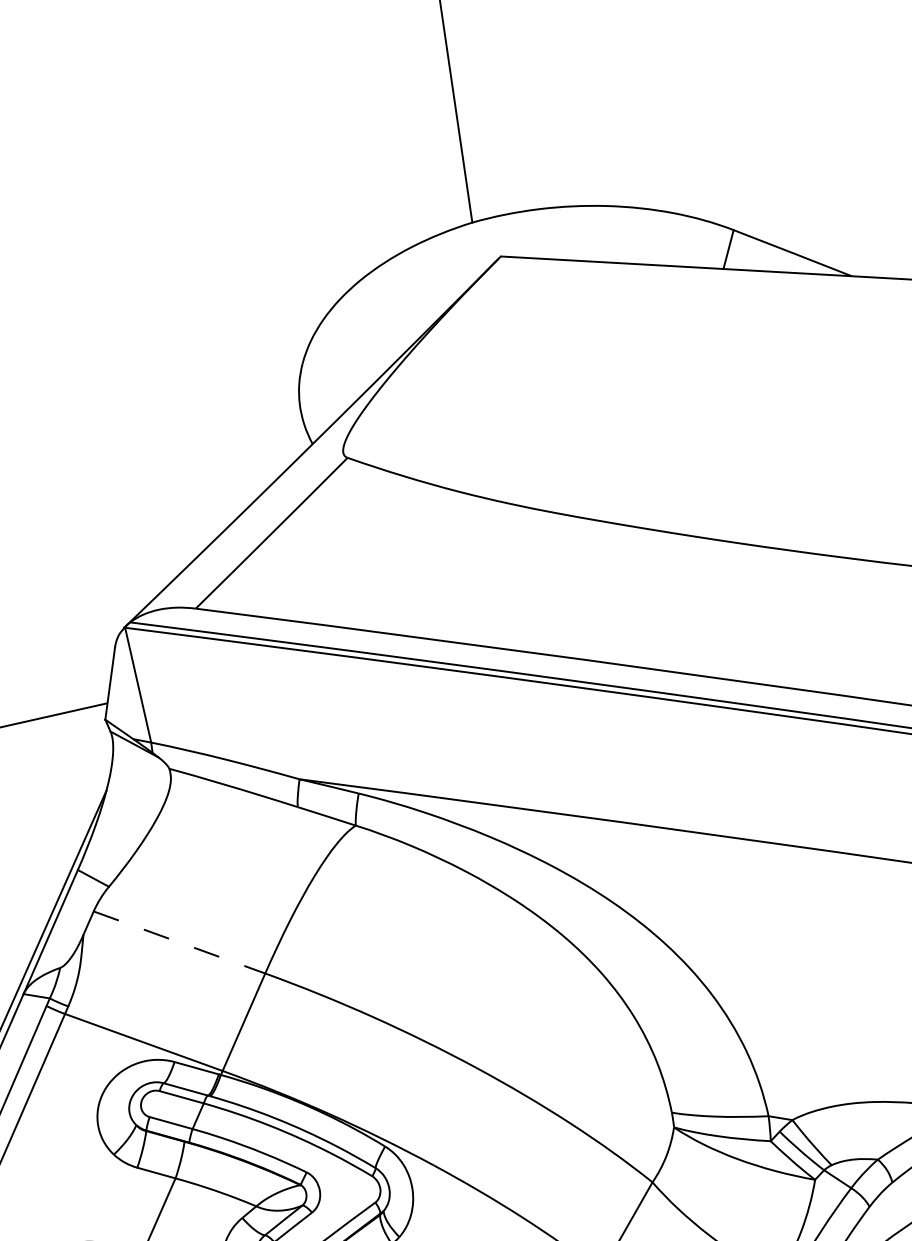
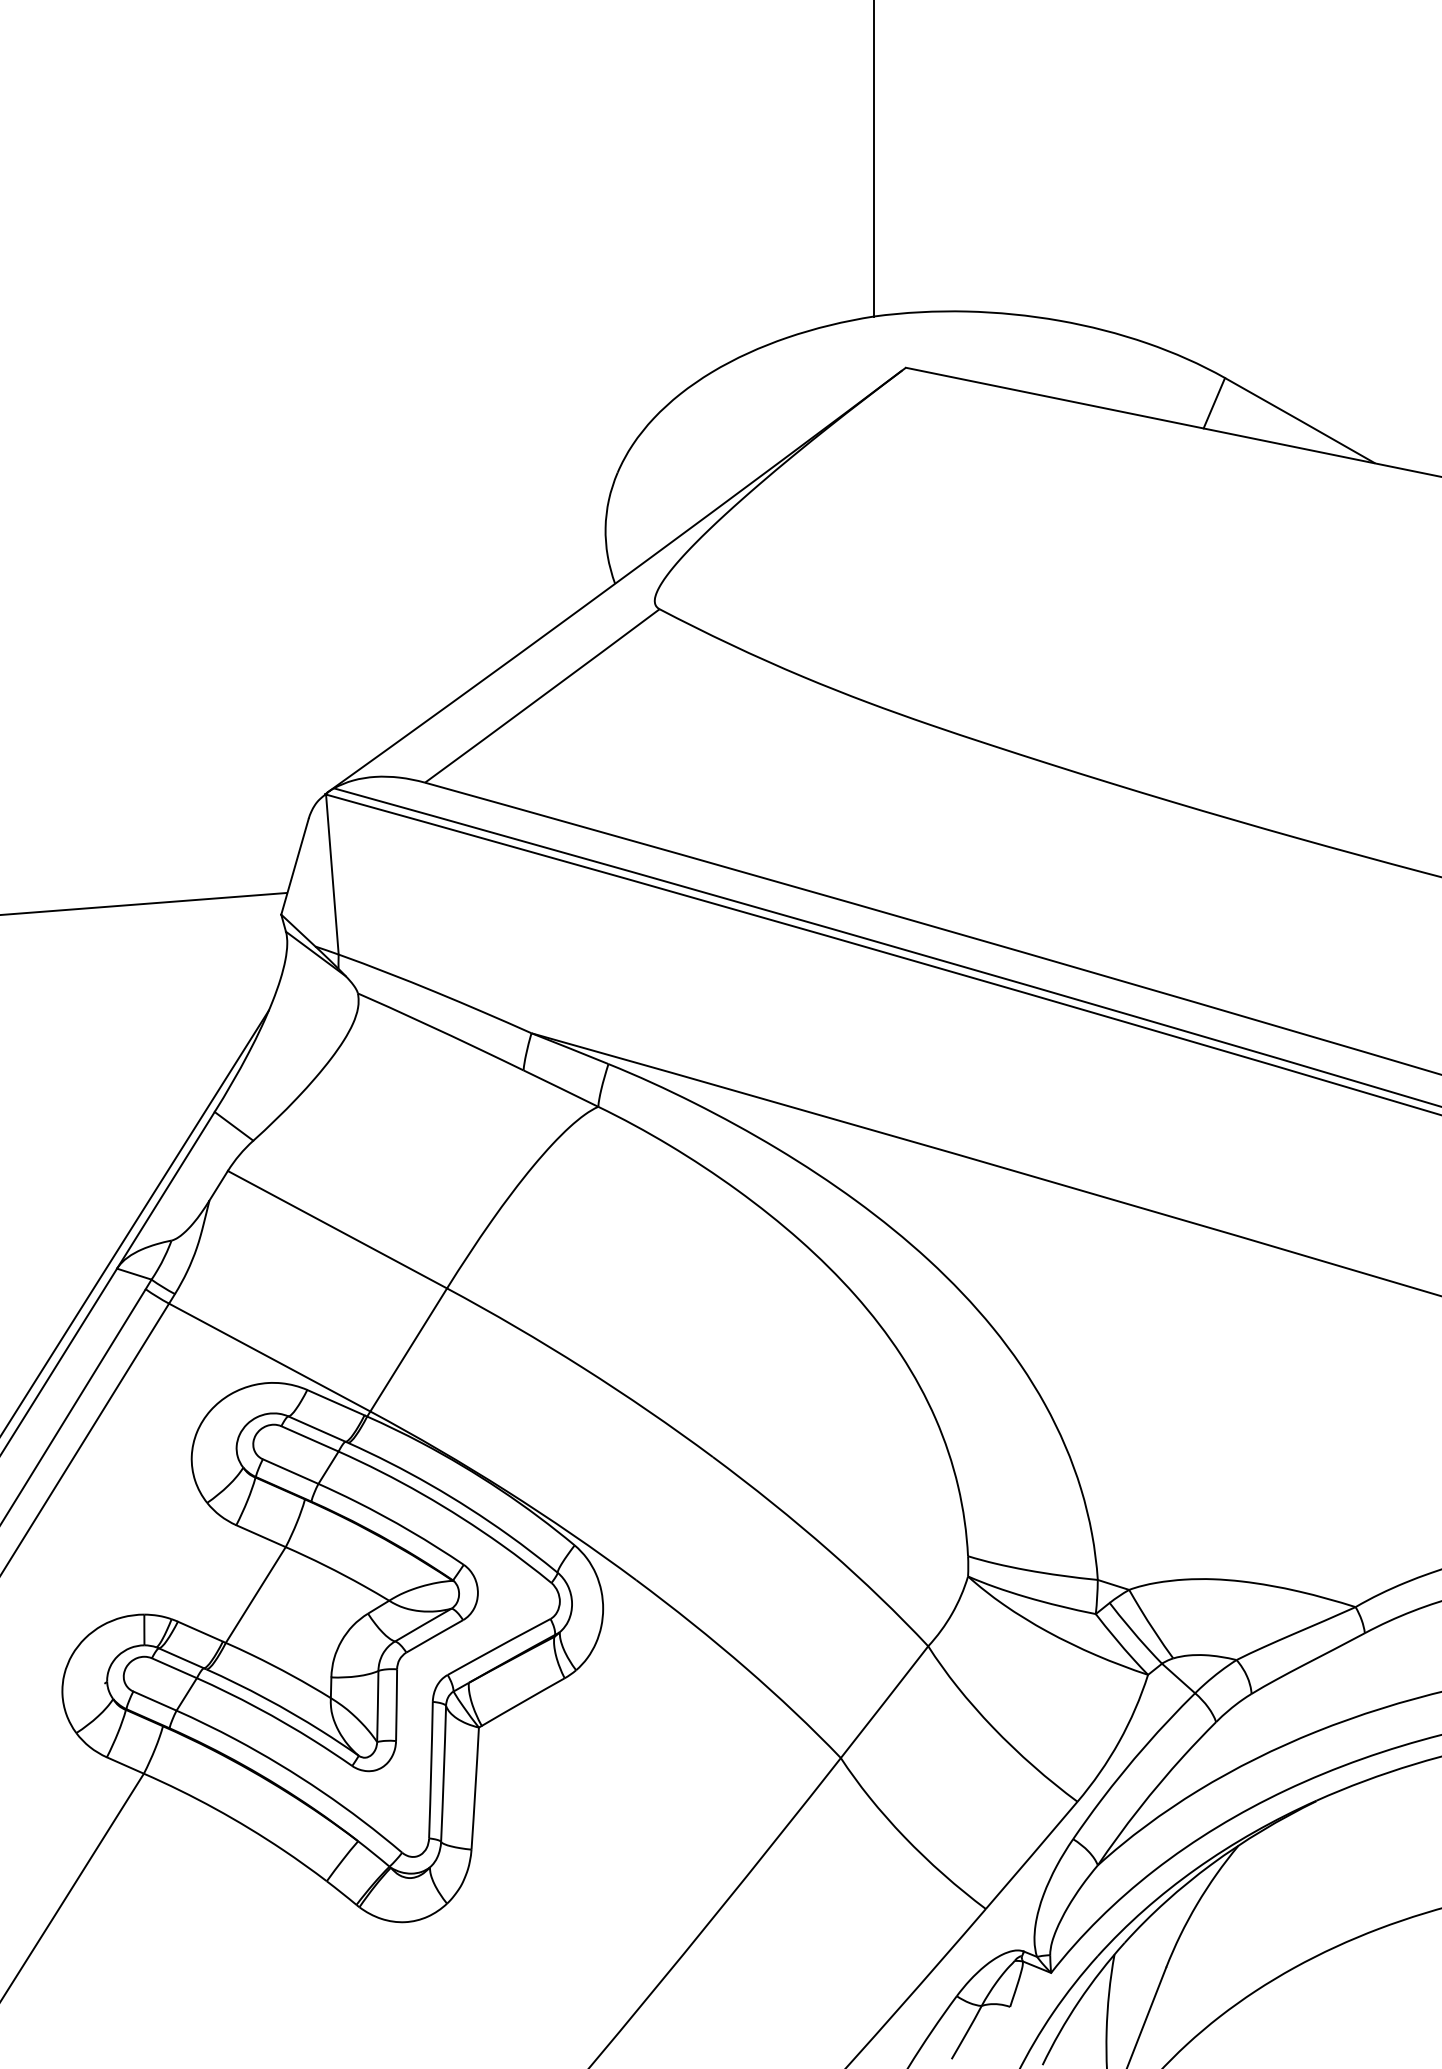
line: (179, 942) -> (337, 1229), dashed -> solid

